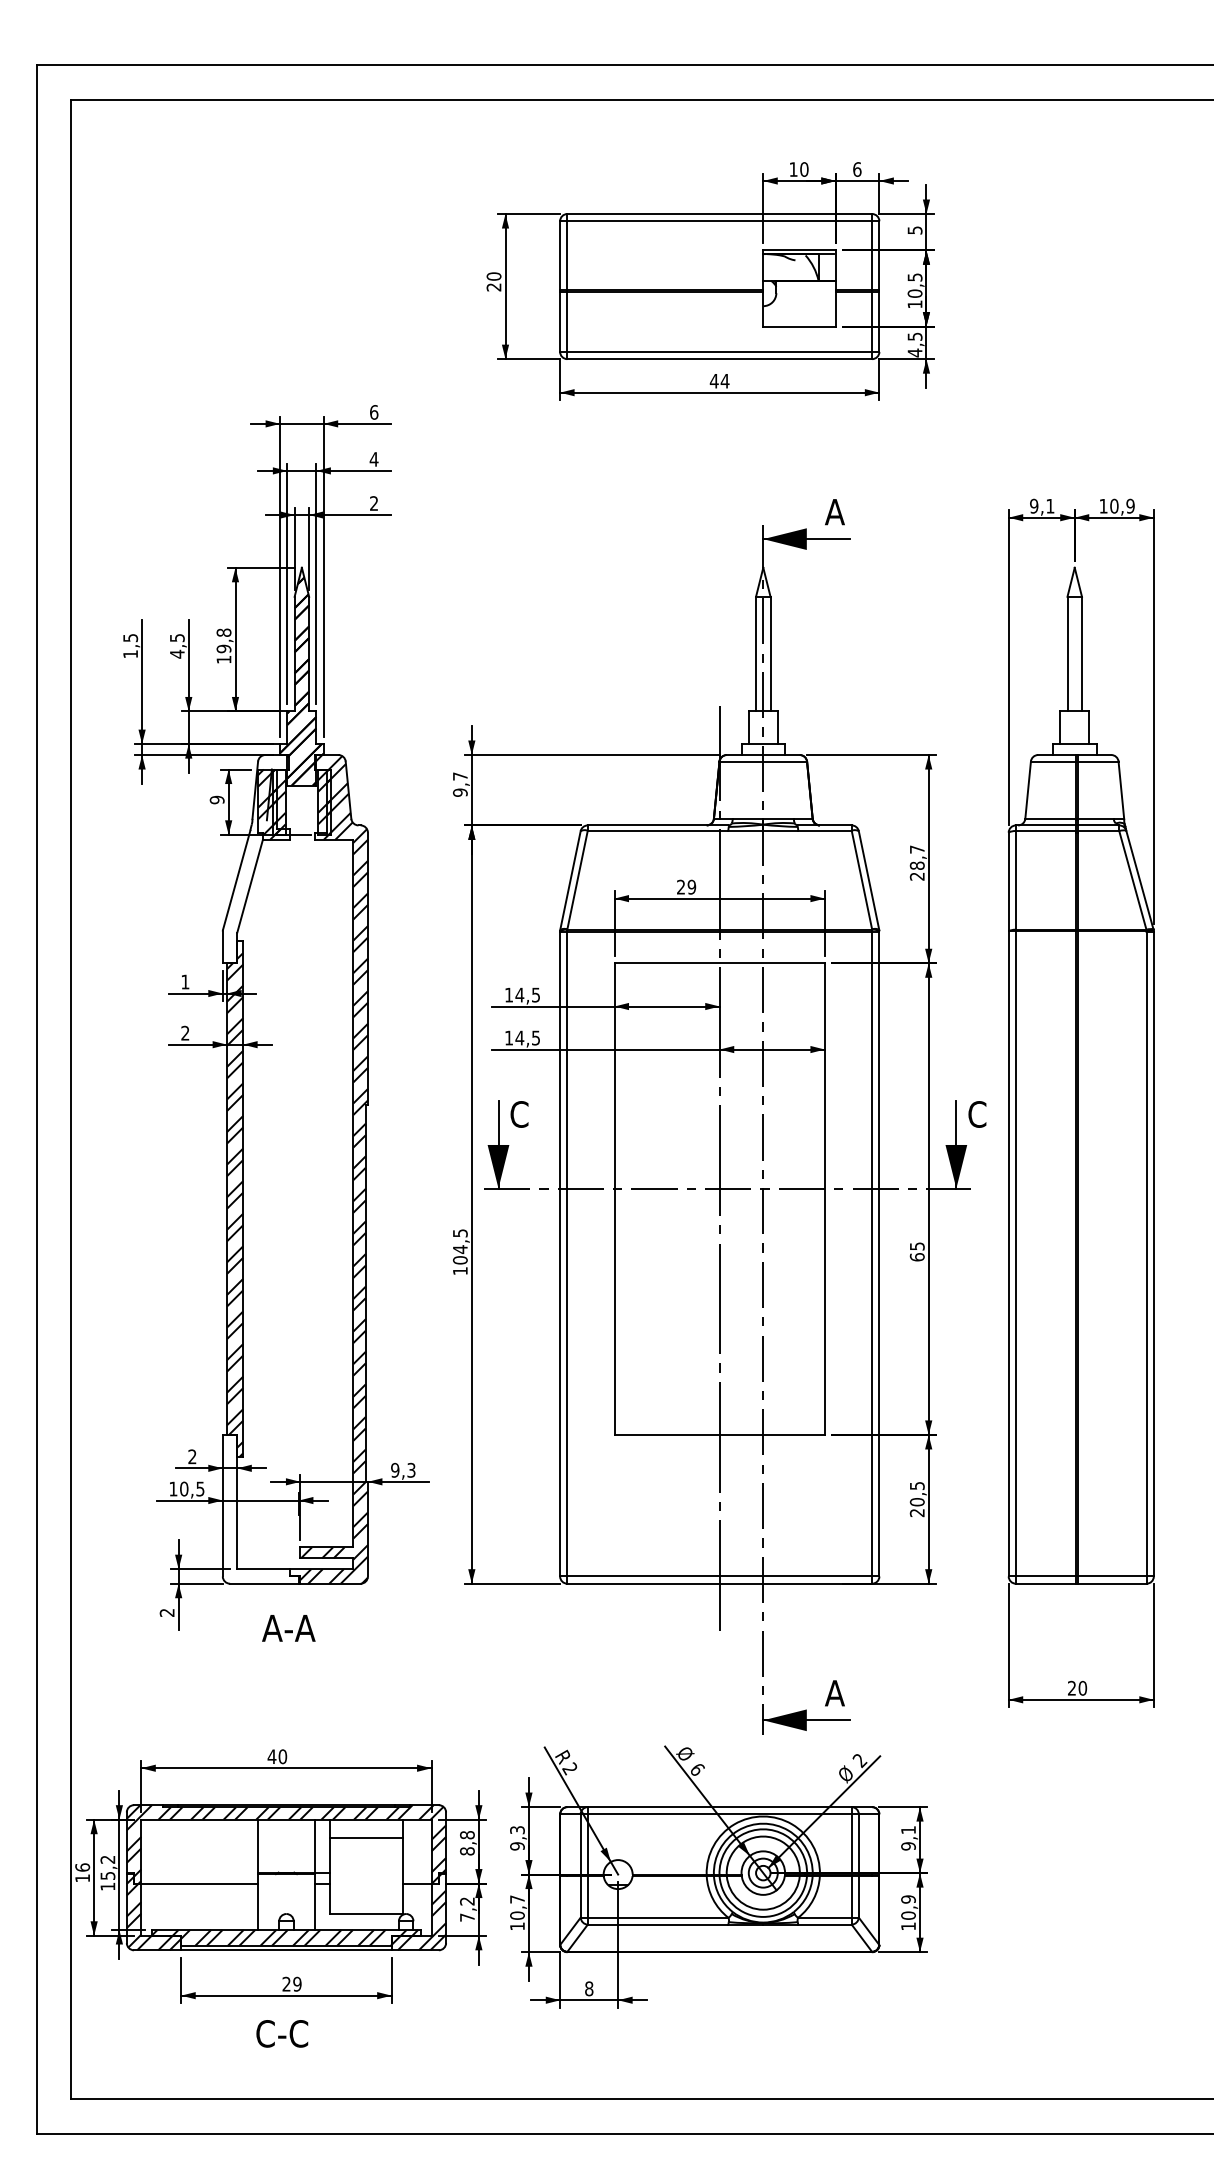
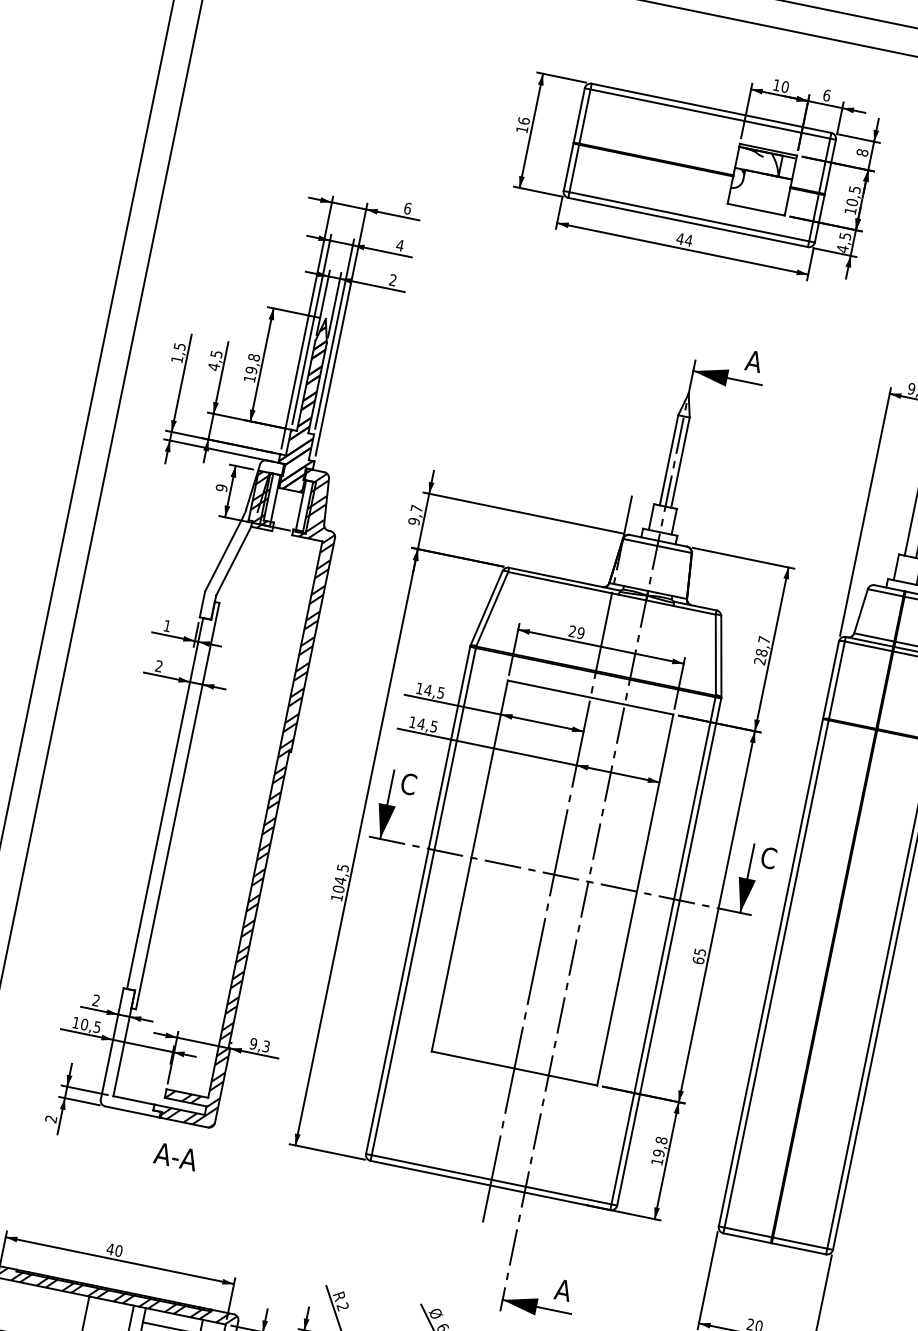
text: (914, 230) -> (862, 152), 5 -> 8
text: (493, 281) -> (522, 124), 20 -> 16
hatch: (278, 801) -> (269, 499), removed
hatch: (324, 801) -> (305, 506), removed
hatch: (235, 1205) -> (170, 809), removed
text: (916, 1499) -> (658, 1151), 20,5 -> 19,8
text: (288, 1628) -> (175, 1156), moved

